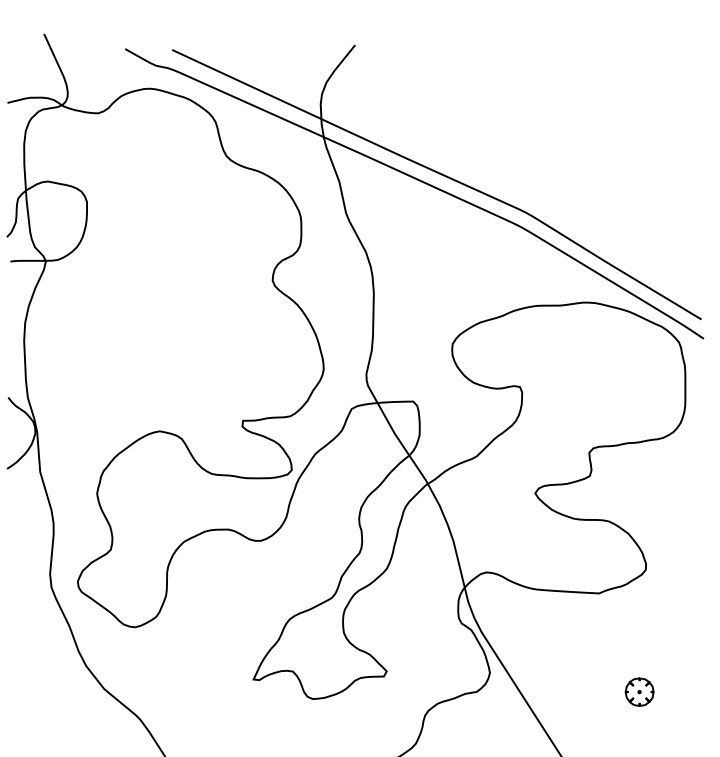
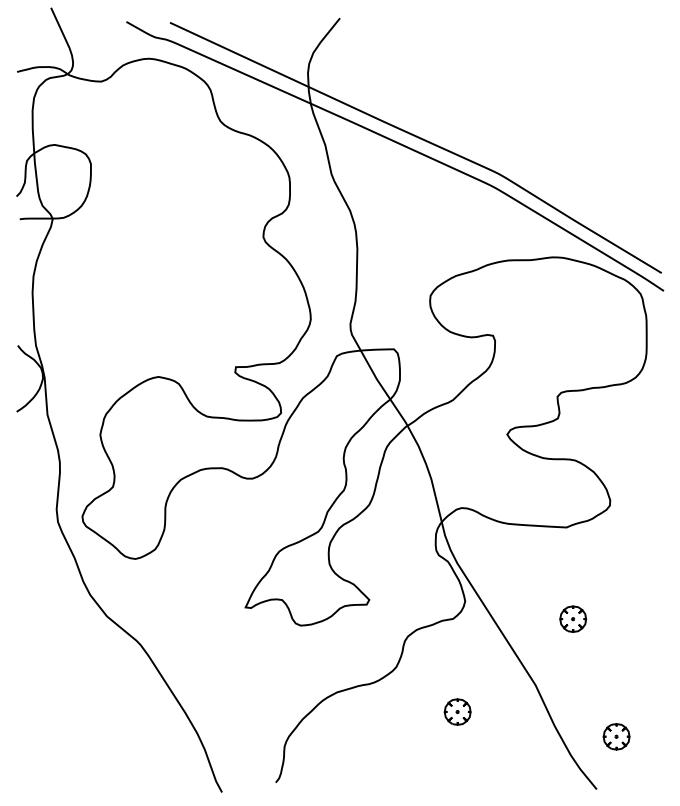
part: (639, 691) -> (573, 618), moved

